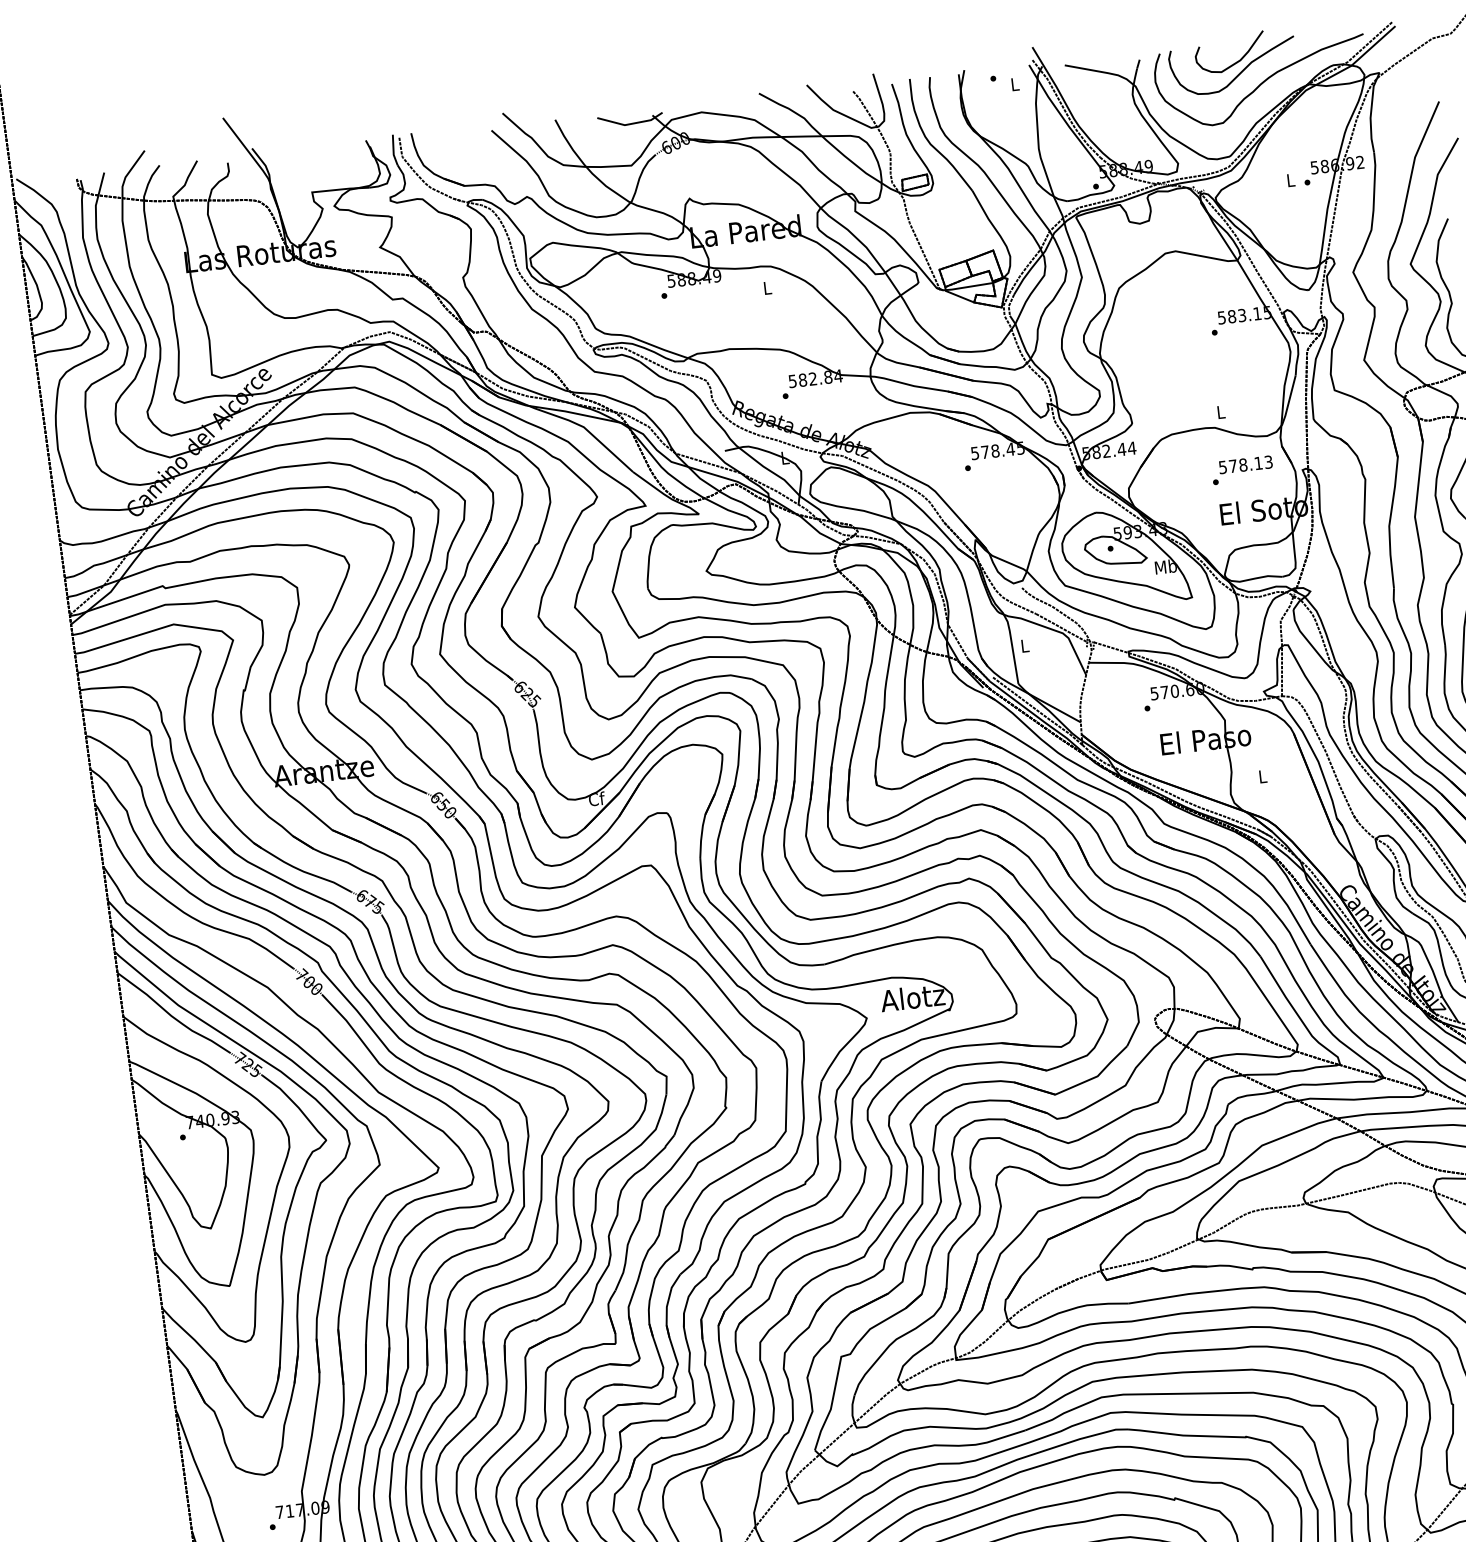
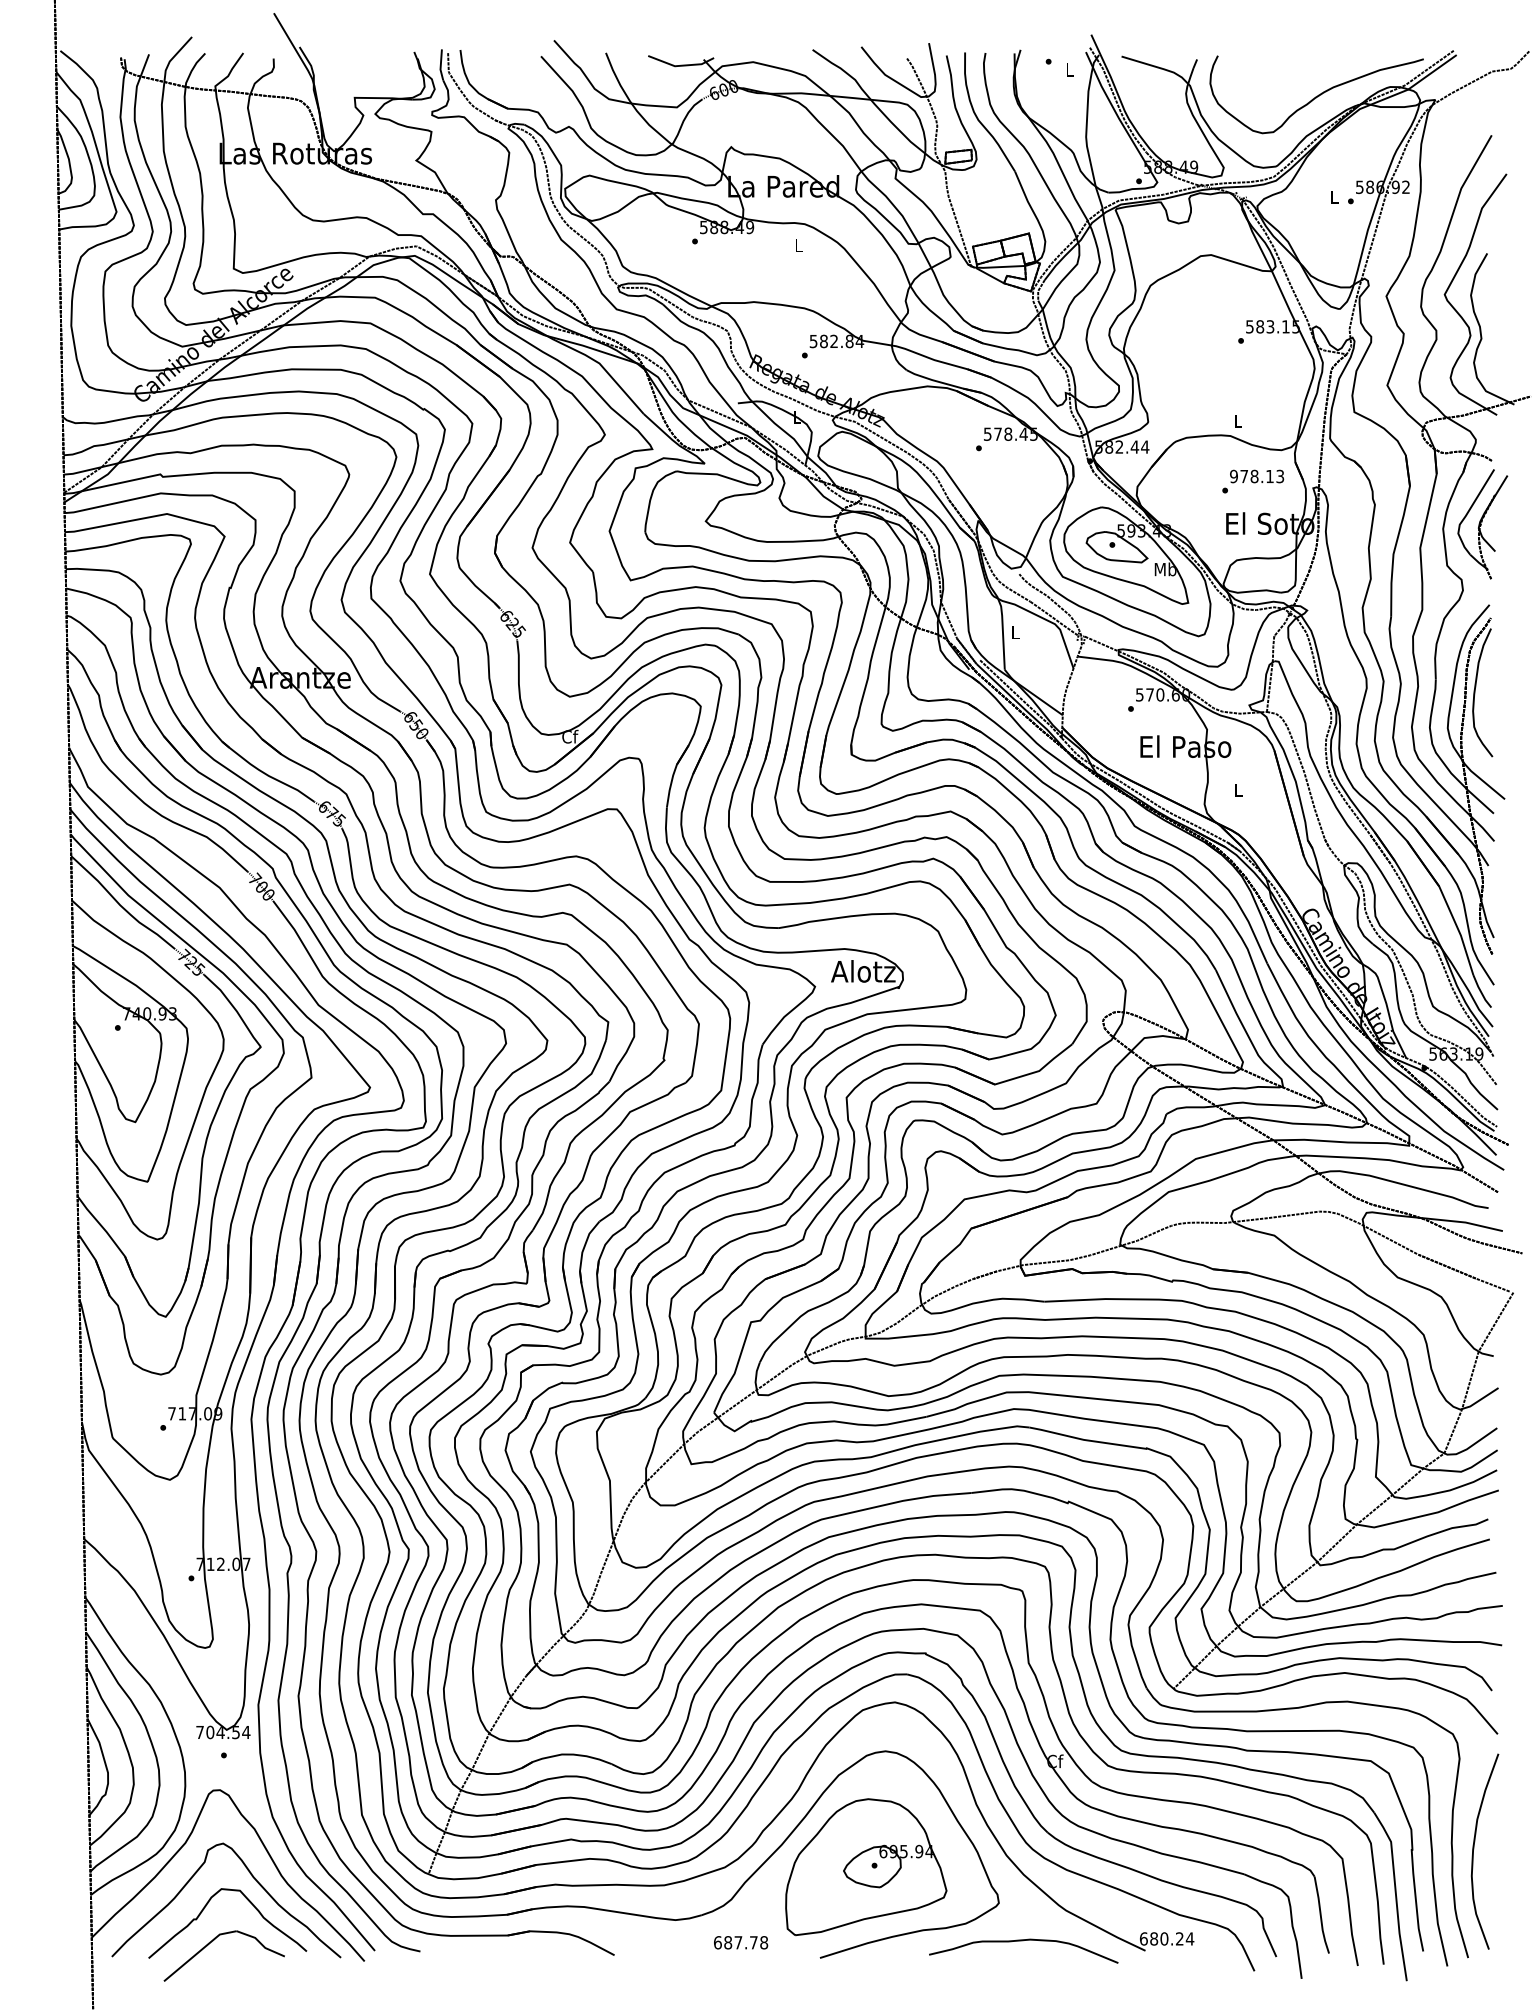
part: (1232, 63) -> (1289, 73), removed
text: (1222, 466) -> (1233, 475), 578.13 -> 978.13

